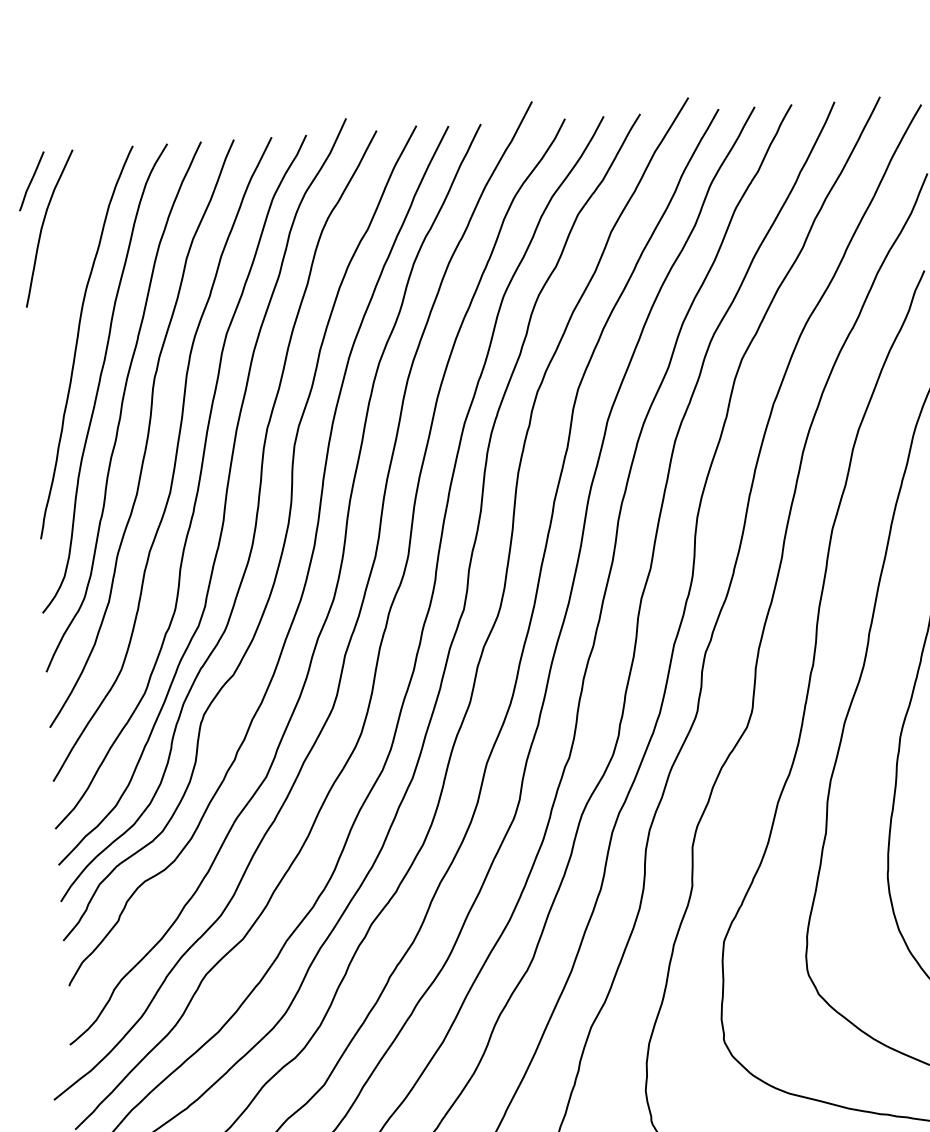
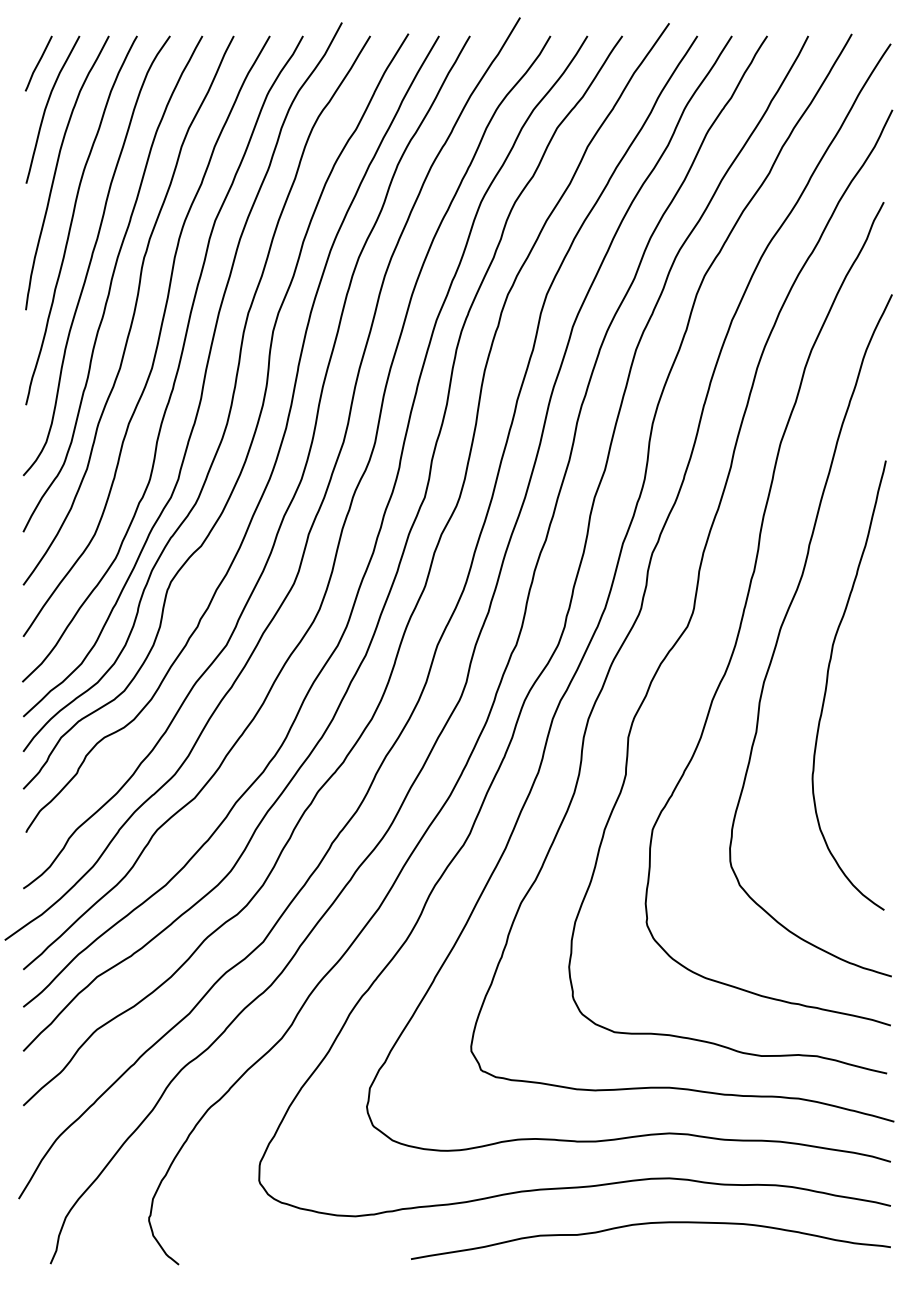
curve: (57, 293) -> (56, 172), added

